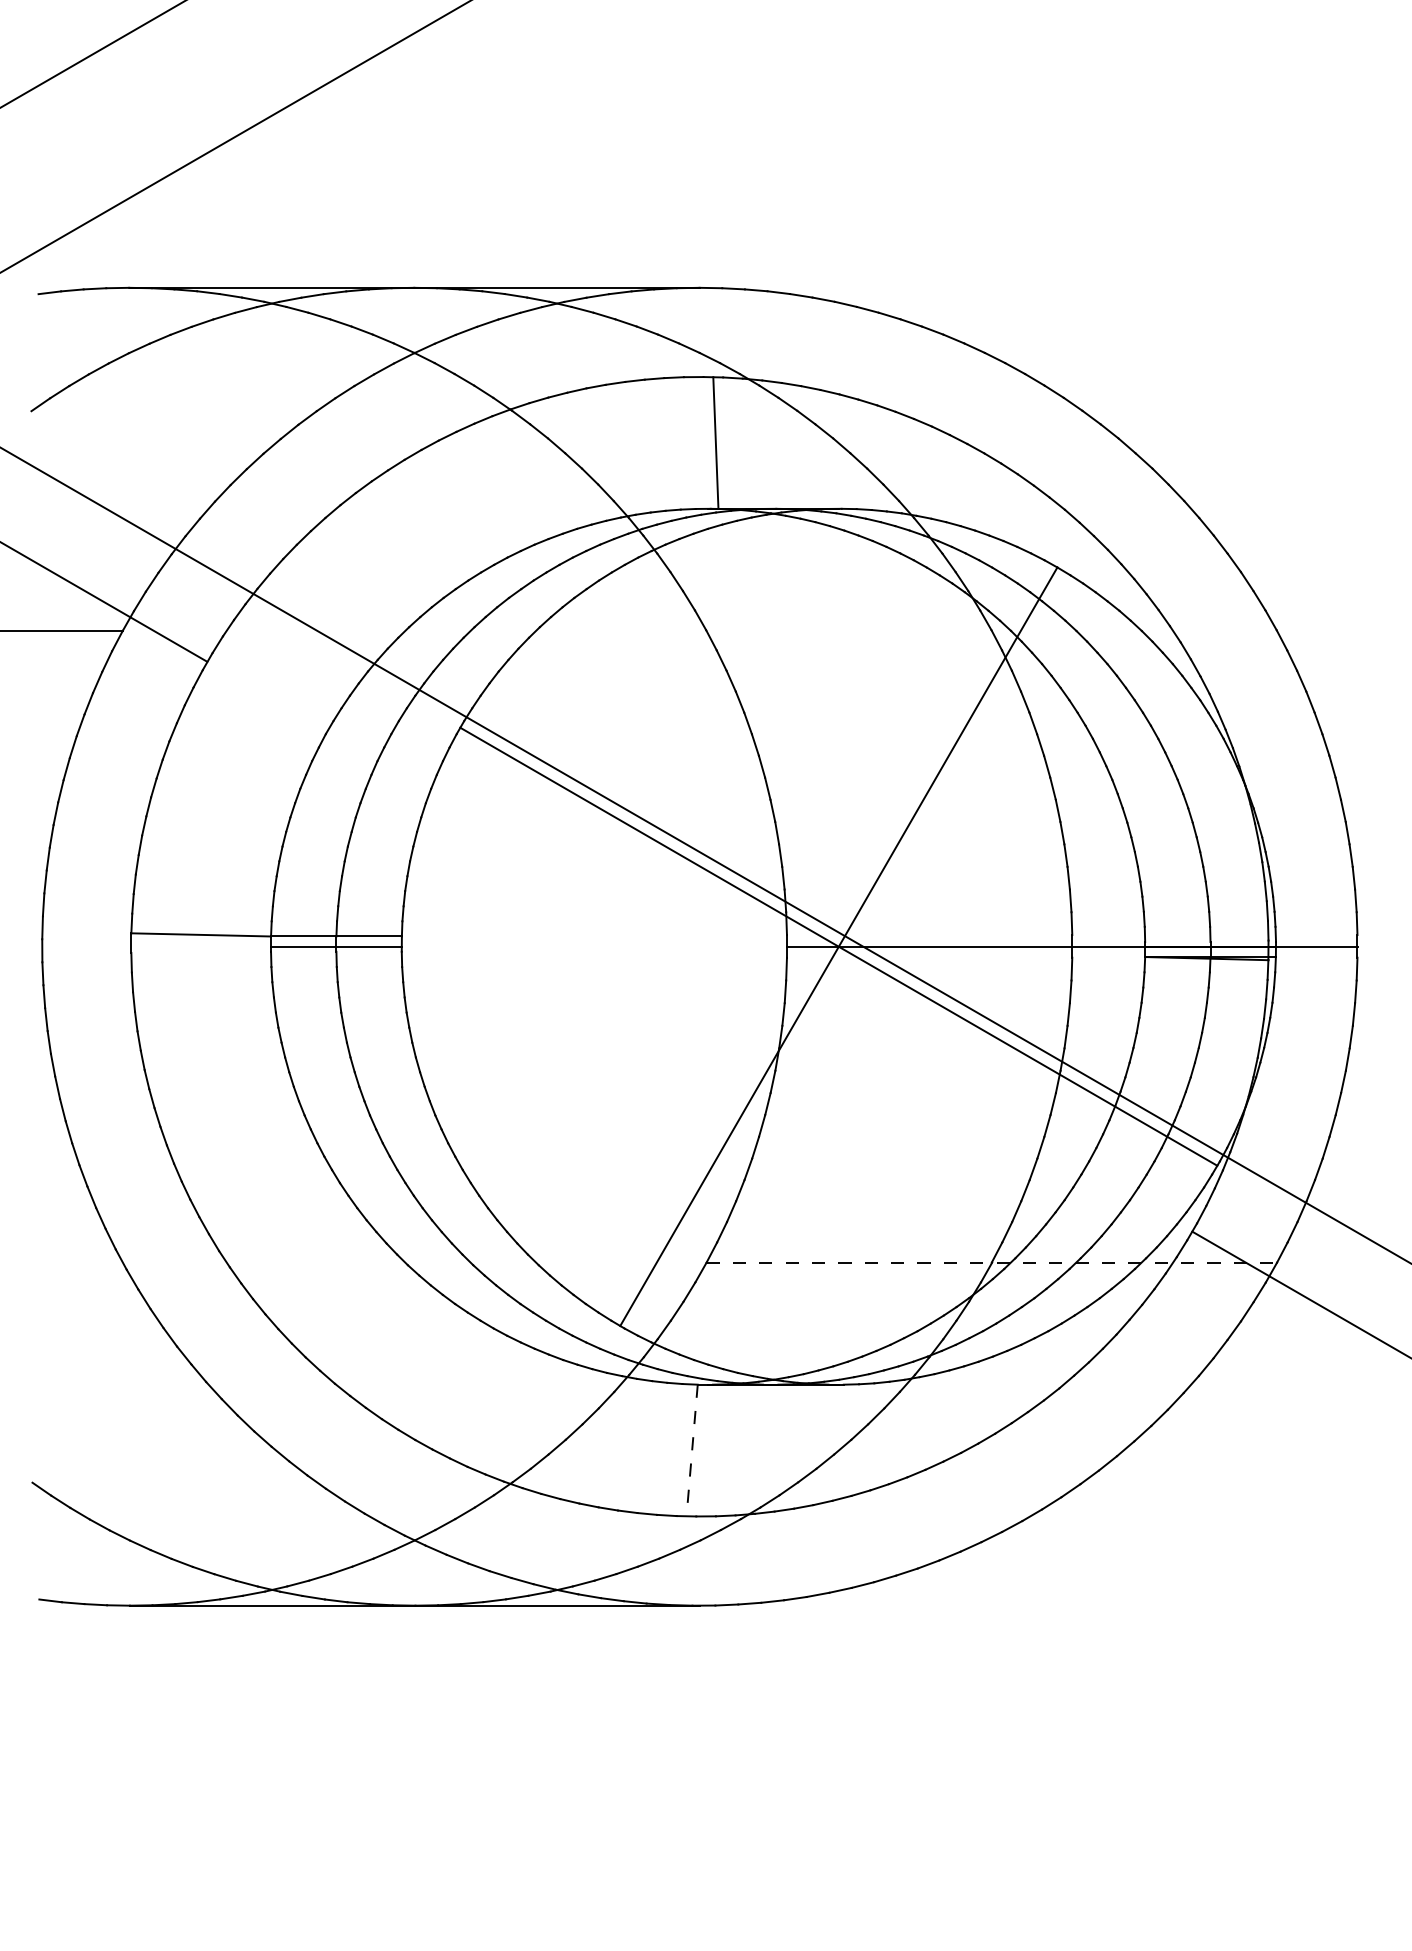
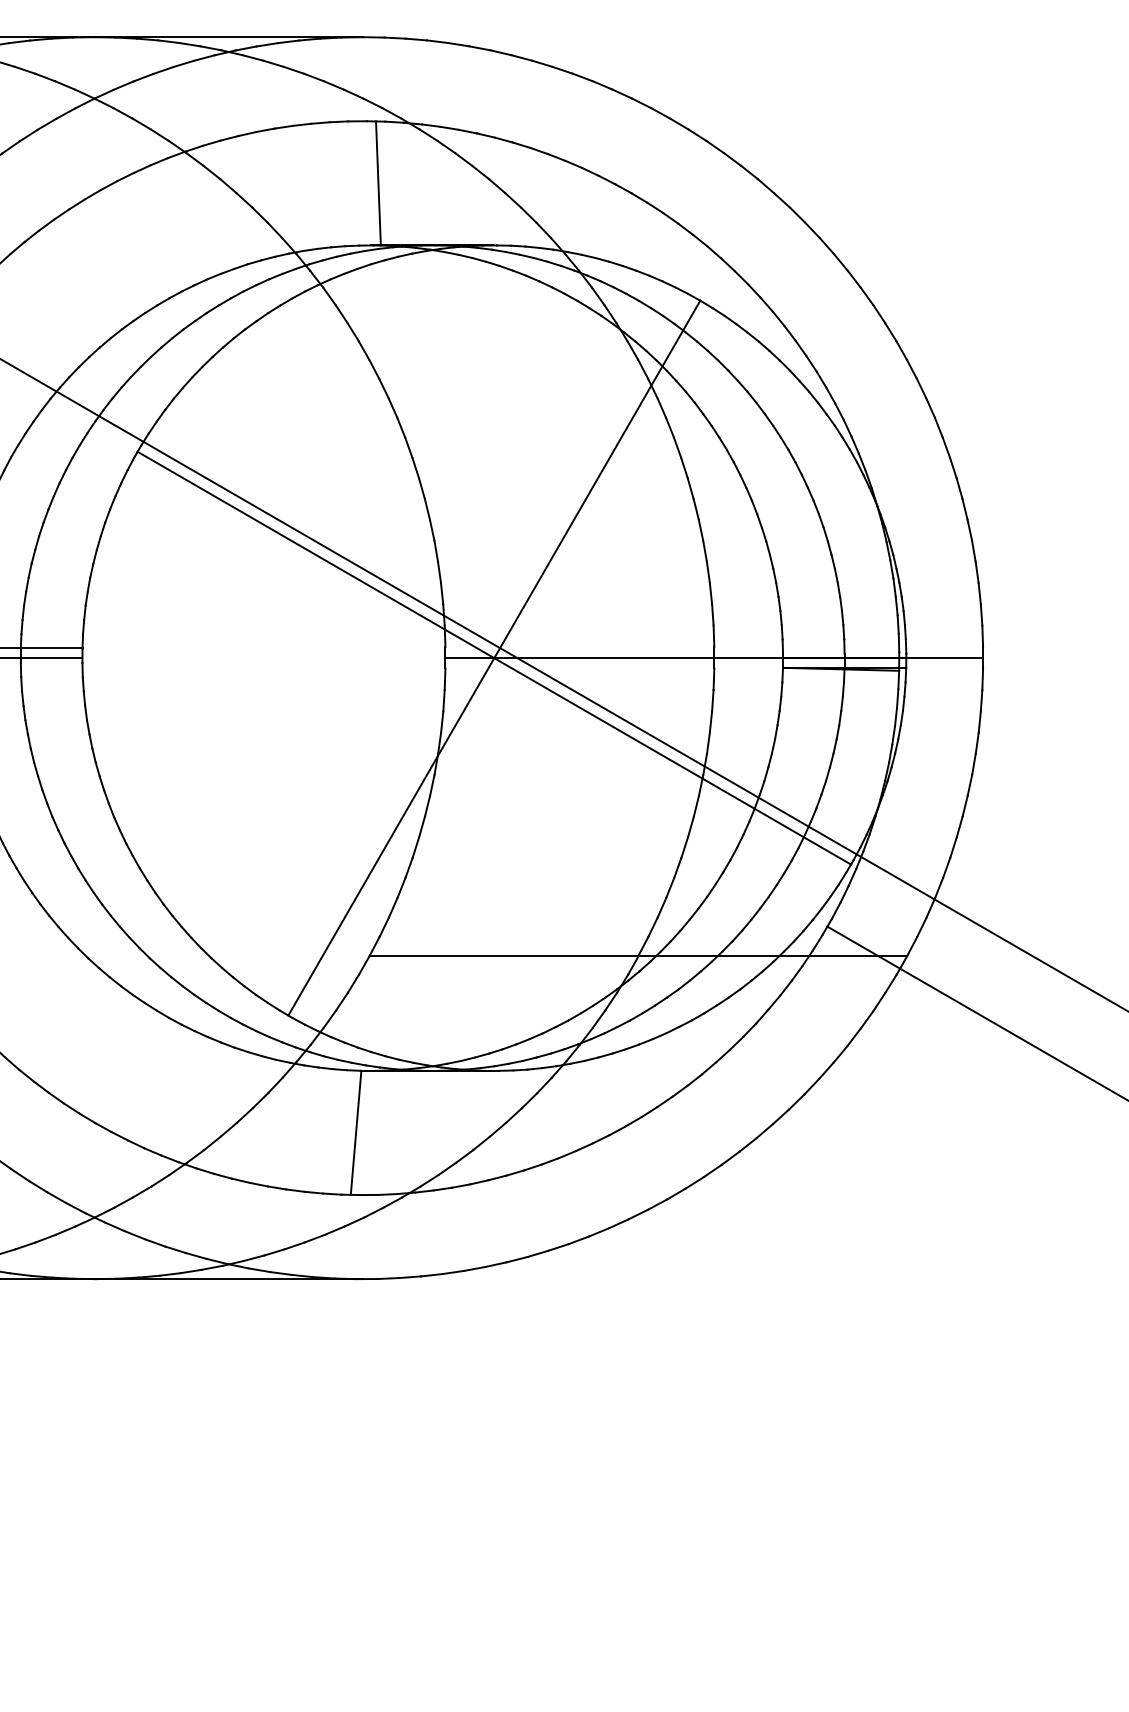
line: (992, 1262) -> (639, 955), dashed -> solid
line: (692, 1451) -> (356, 1133), dashed -> solid

